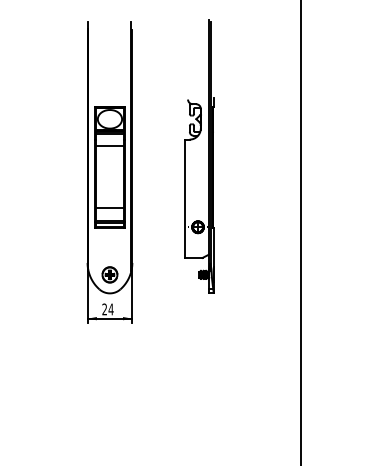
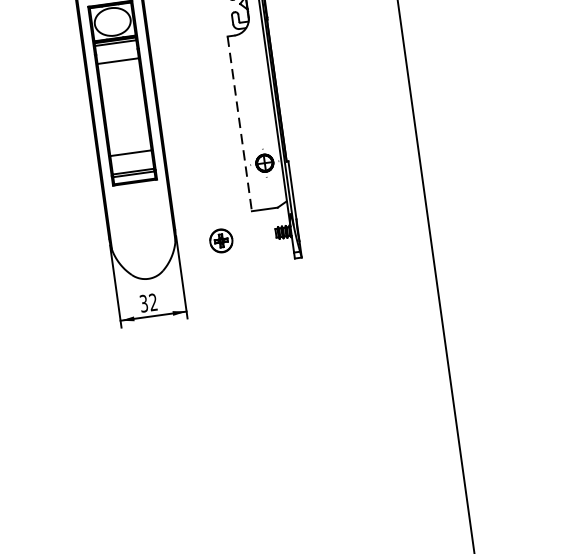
line: (185, 199) -> (240, 124), solid -> dashed
part: (109, 274) -> (220, 240), moved
text: (107, 309) -> (148, 303), 24 -> 32

